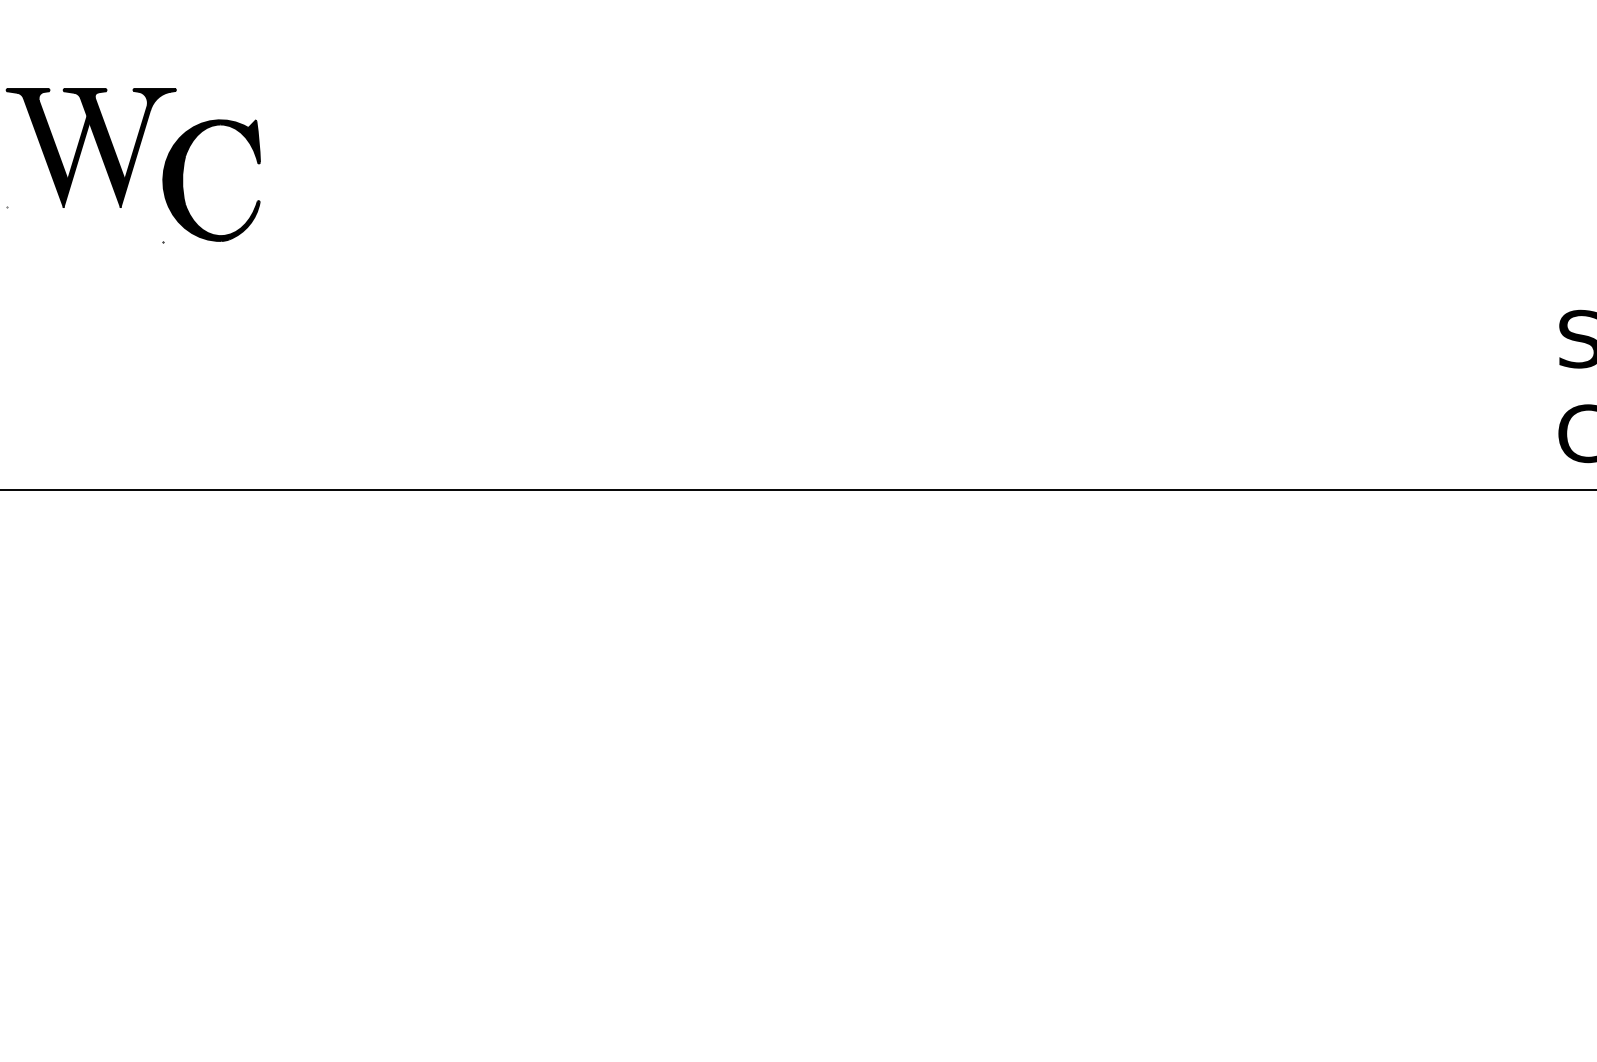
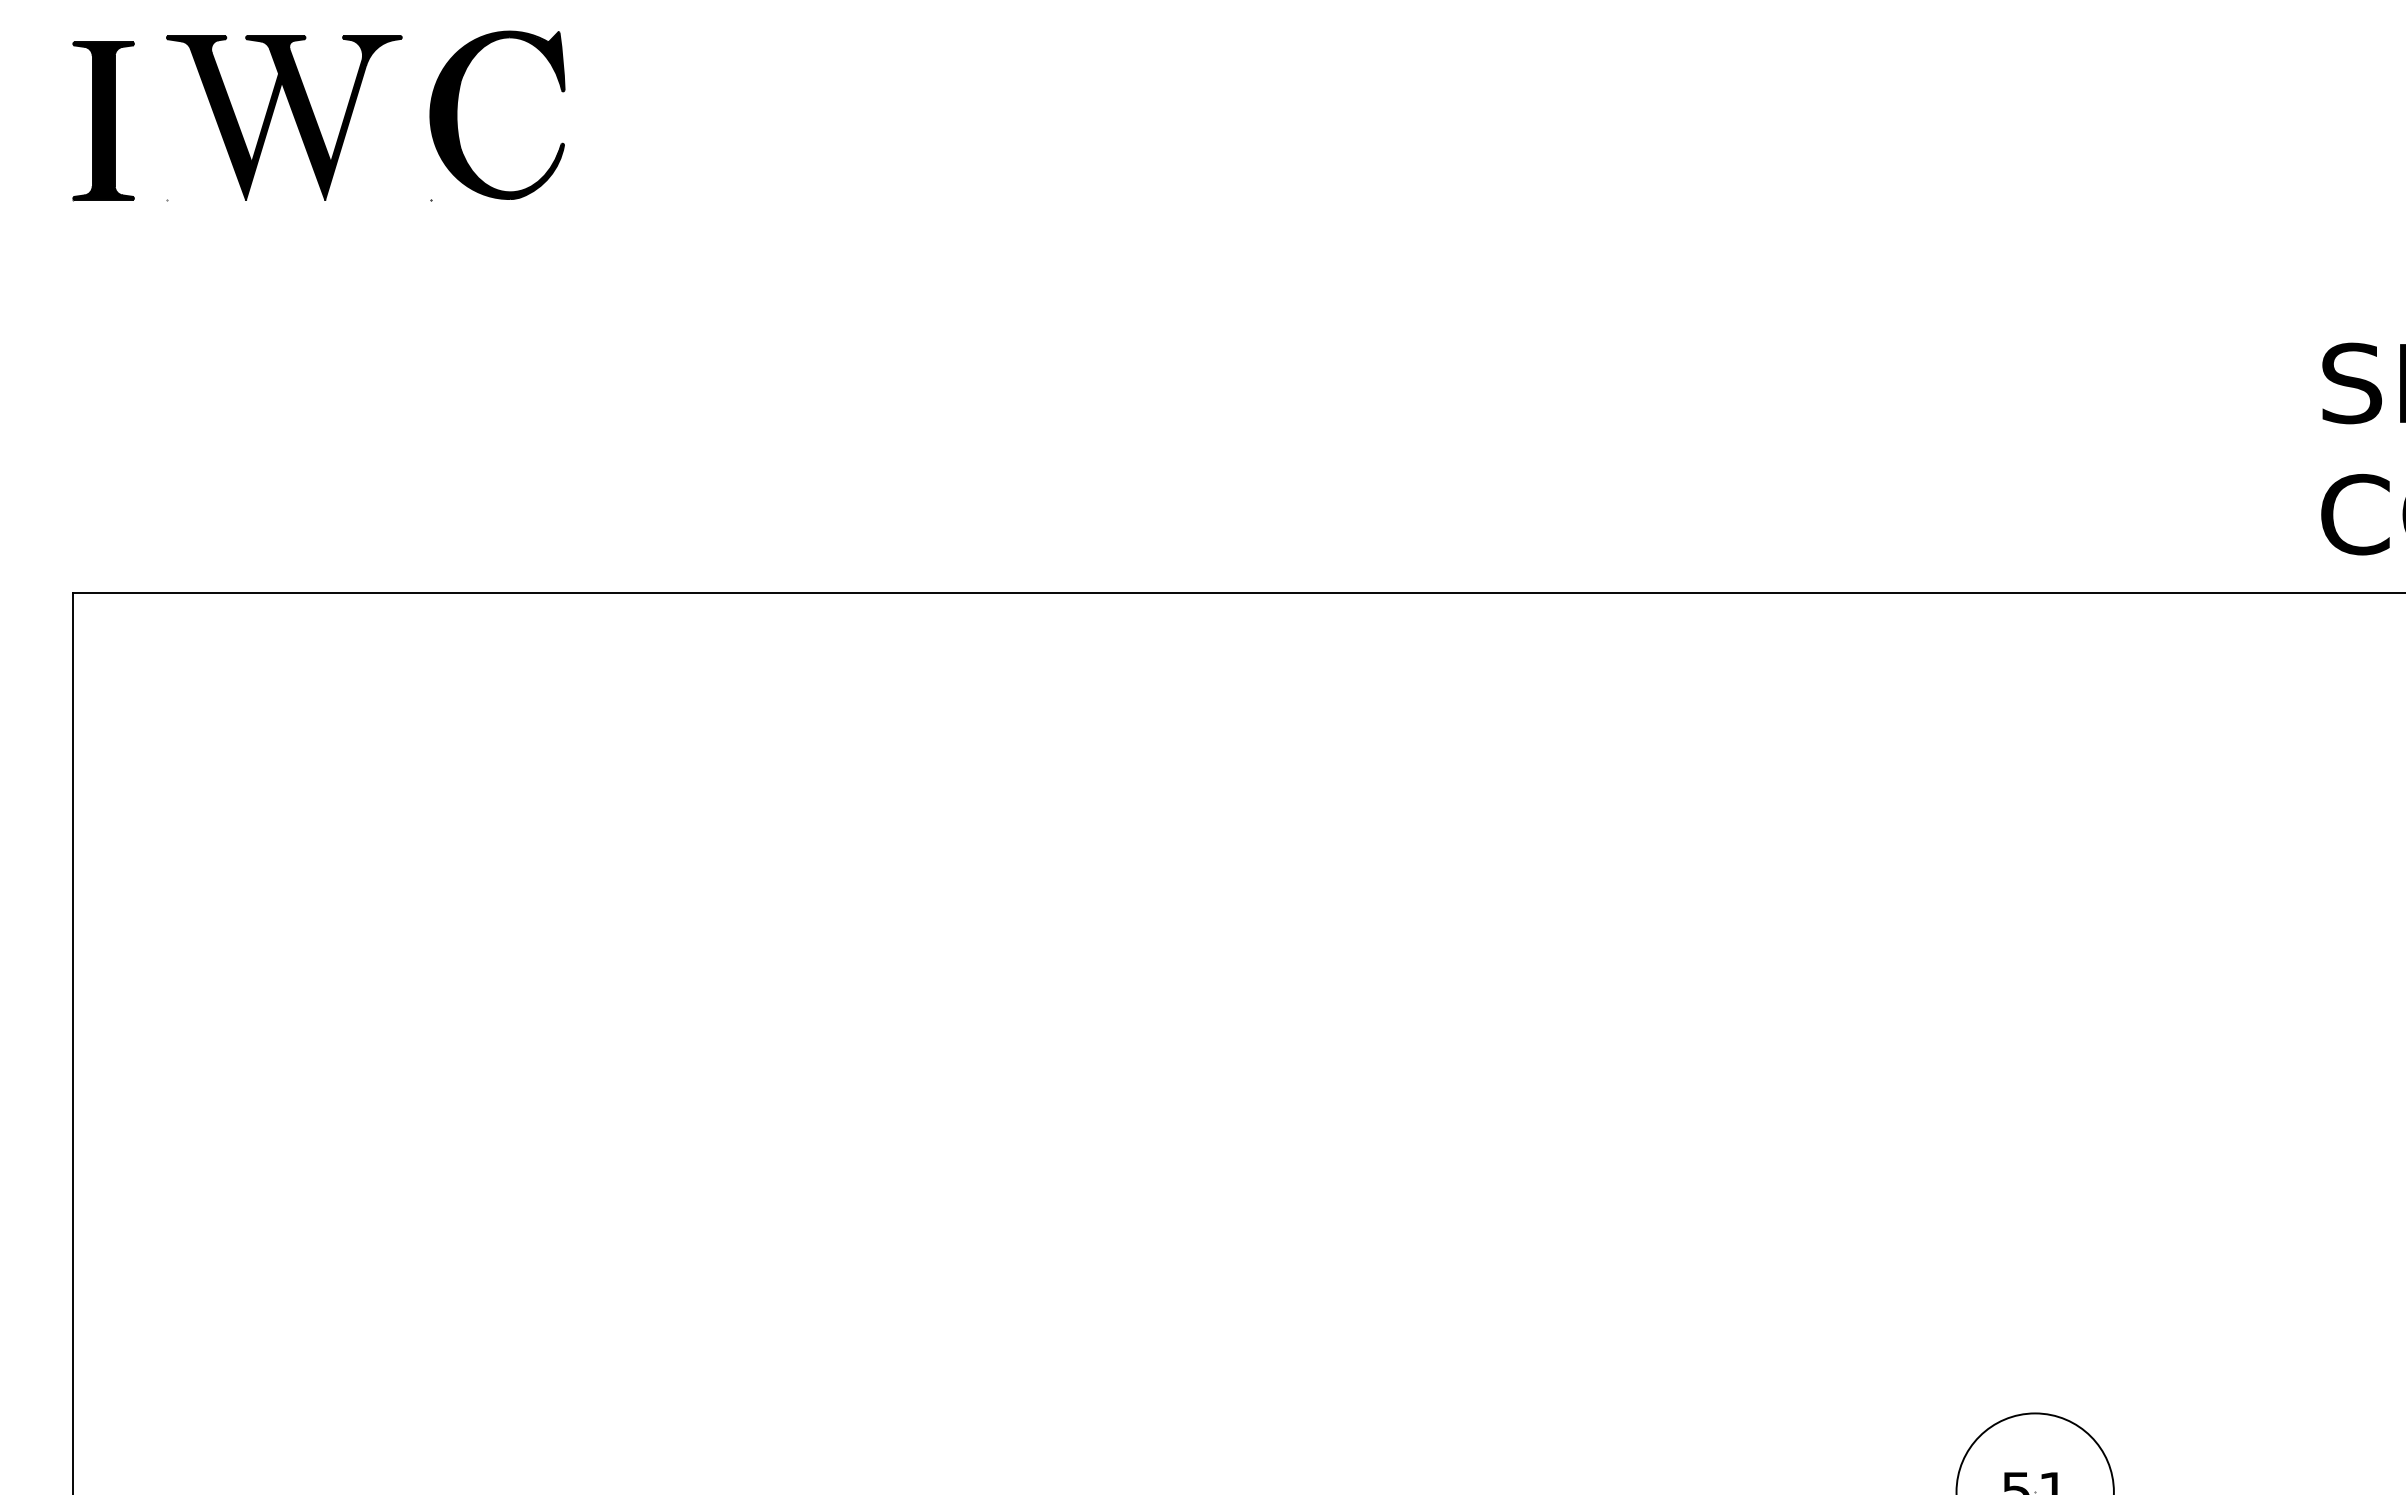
part: (182, 180) -> (457, 115), moved

